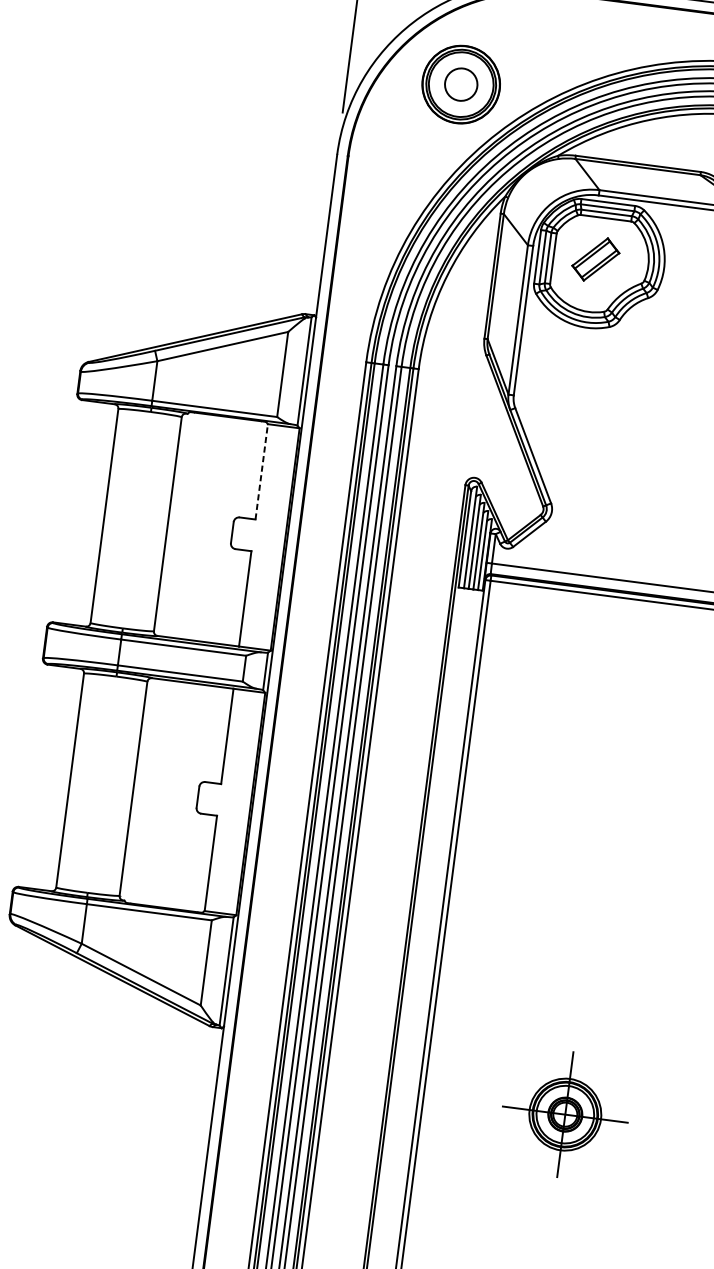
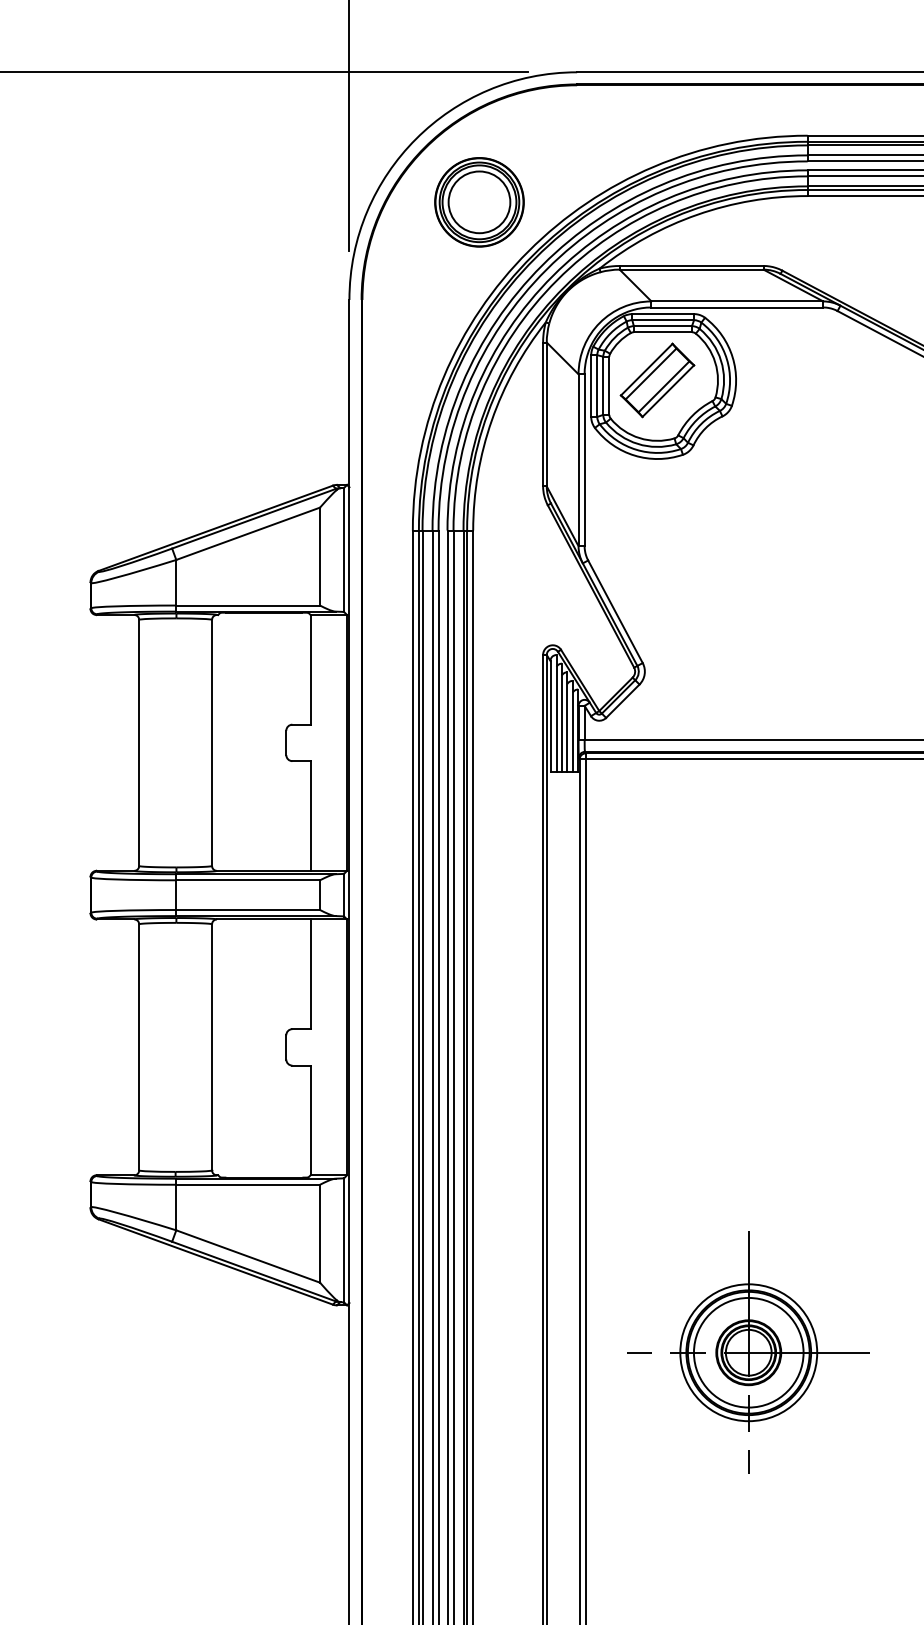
circle: (461, 84) -> (479, 202), size x1.67
part: (595, 259) -> (657, 380), size x1.43
line: (261, 471) -> (310, 669), dashed -> solid
part: (565, 1114) -> (748, 1352), size x1.67

